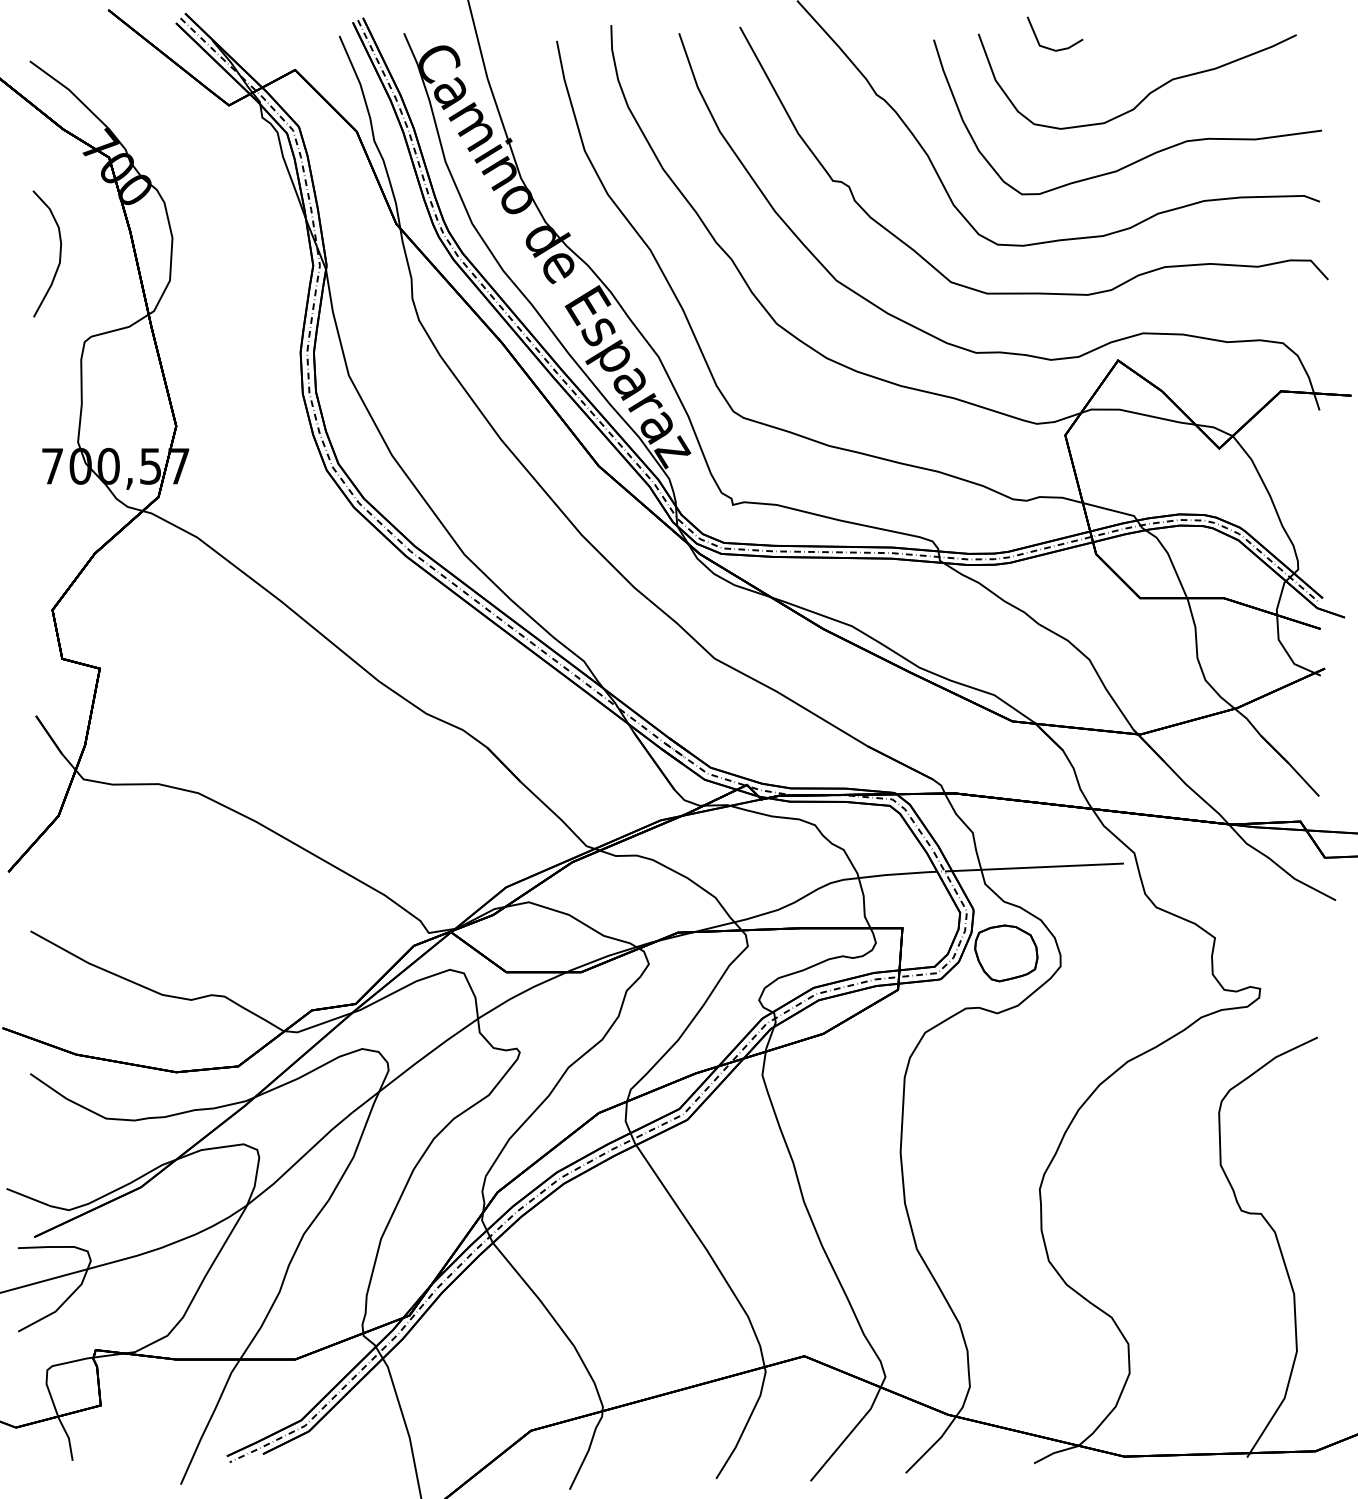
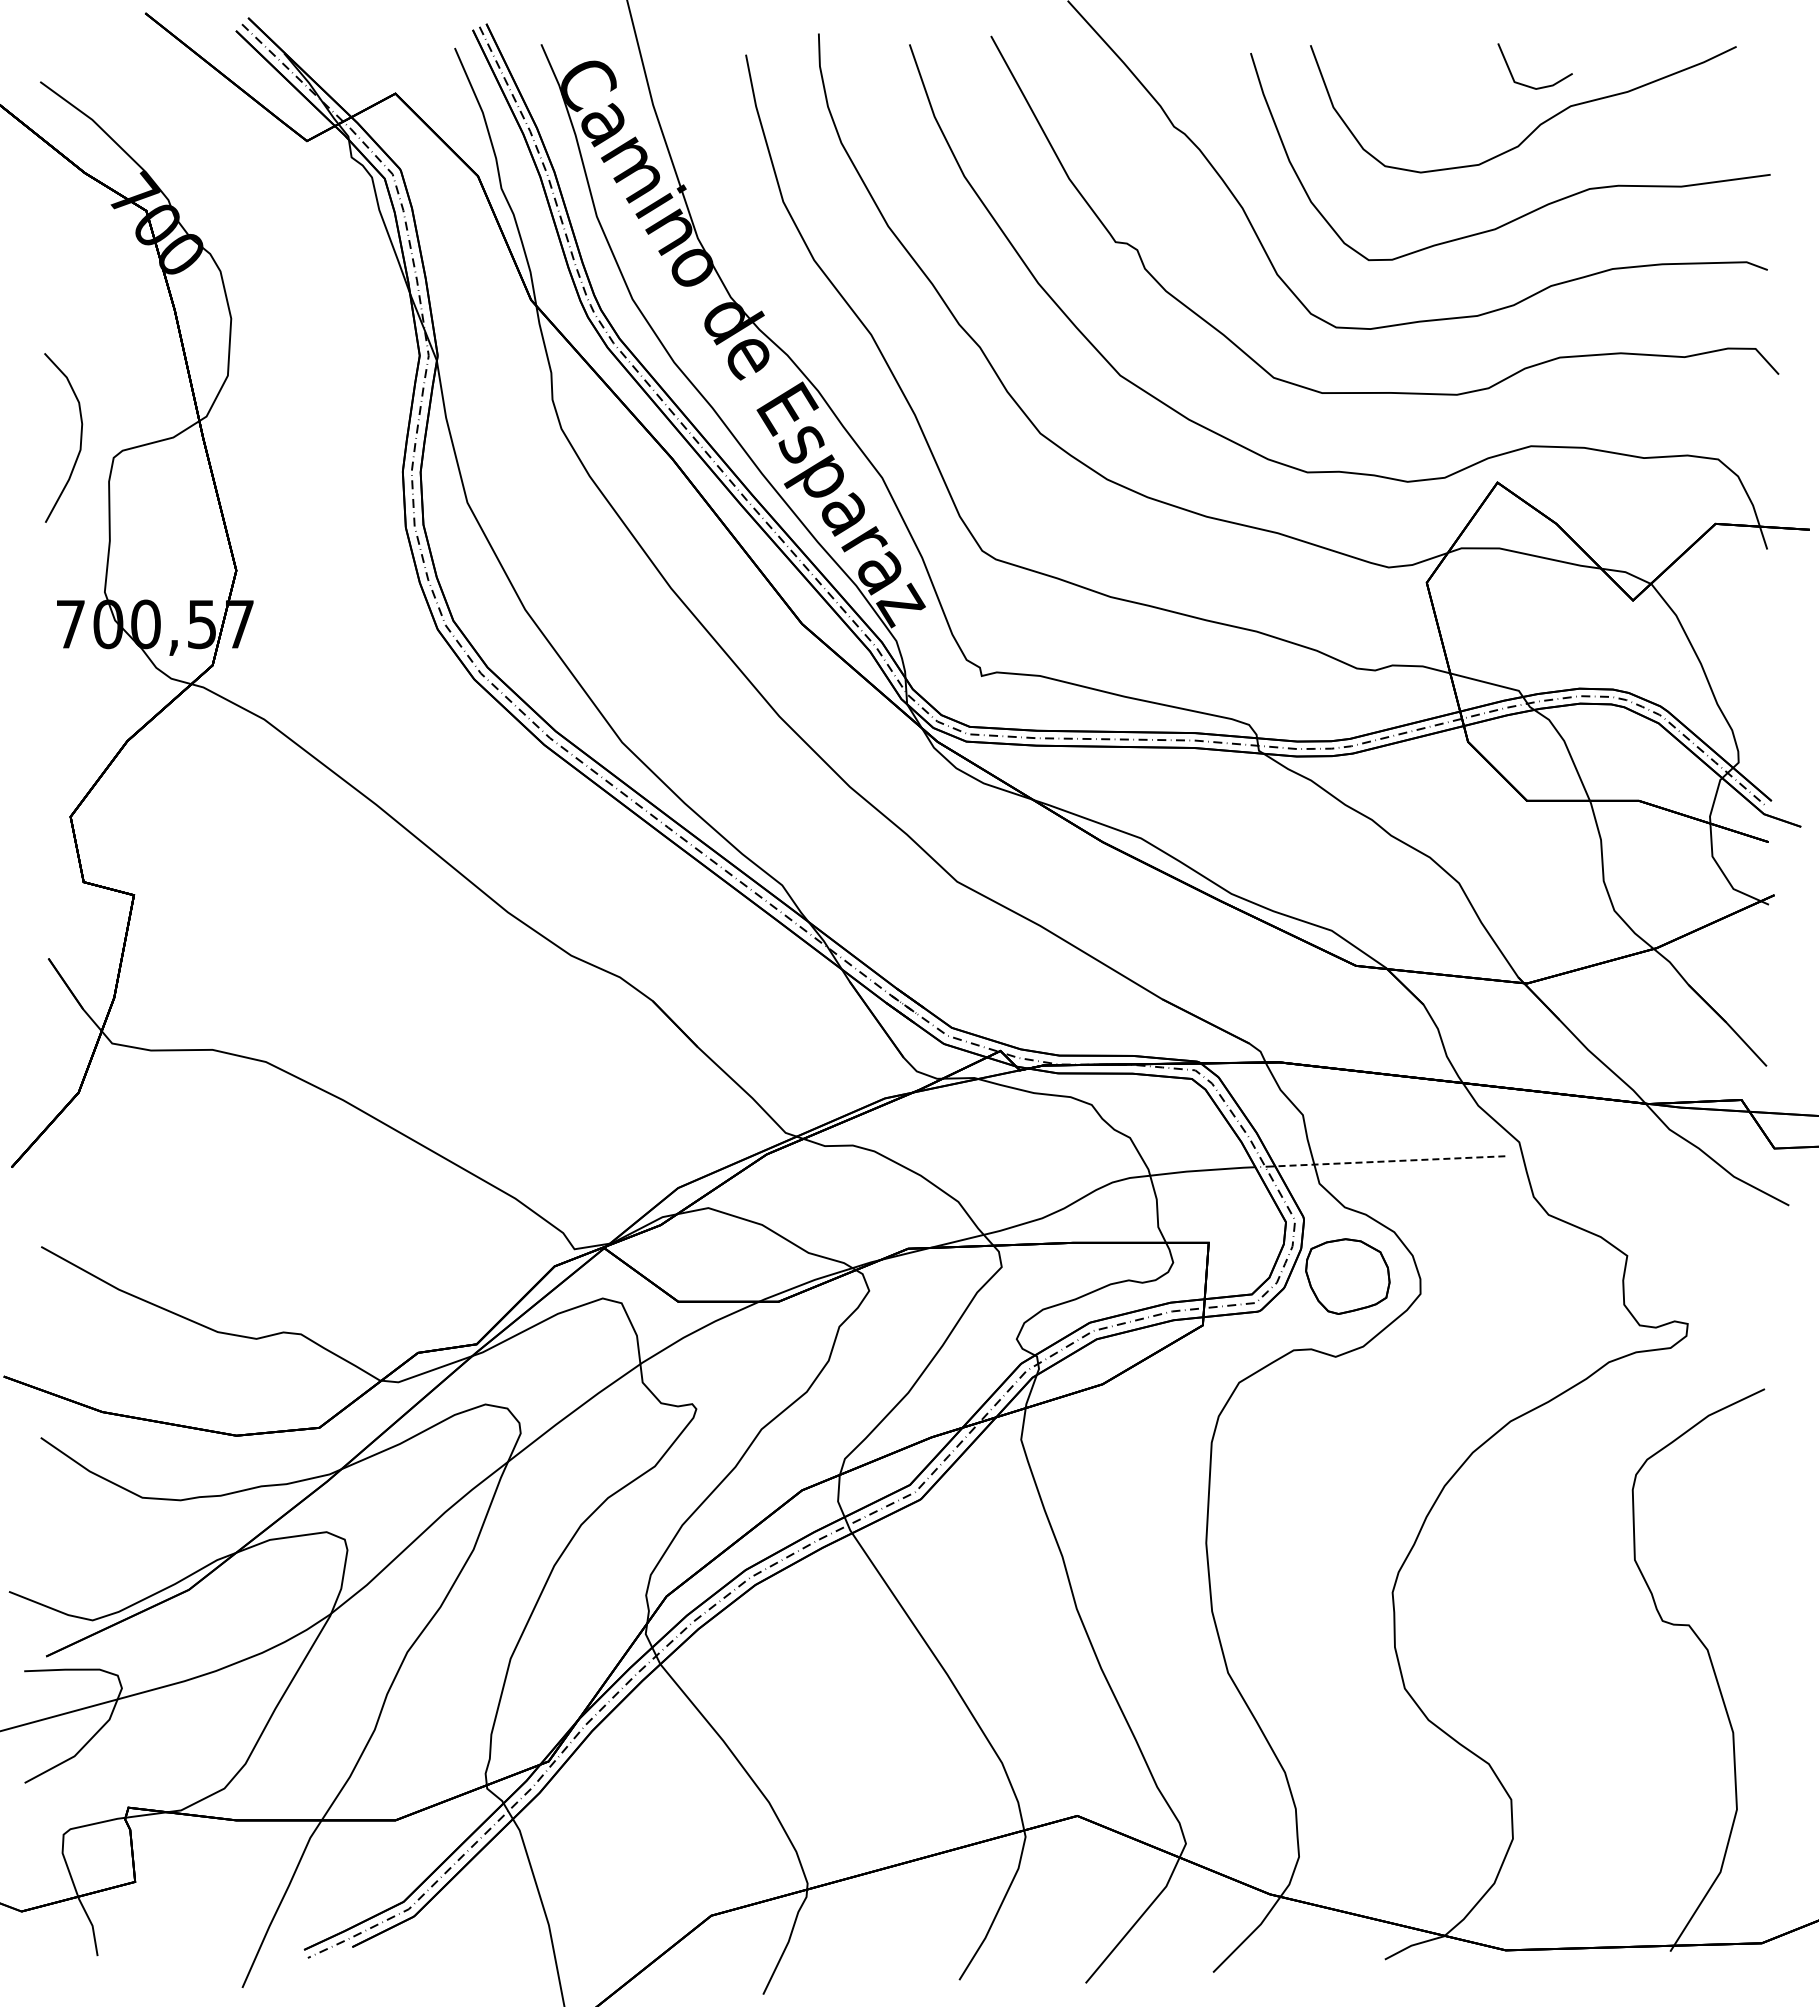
line: (1050, 48) -> (1529, 85), moved
curve: (59, 253) -> (80, 437), moved
line: (1037, 867) -> (1389, 1161), solid -> dashed

